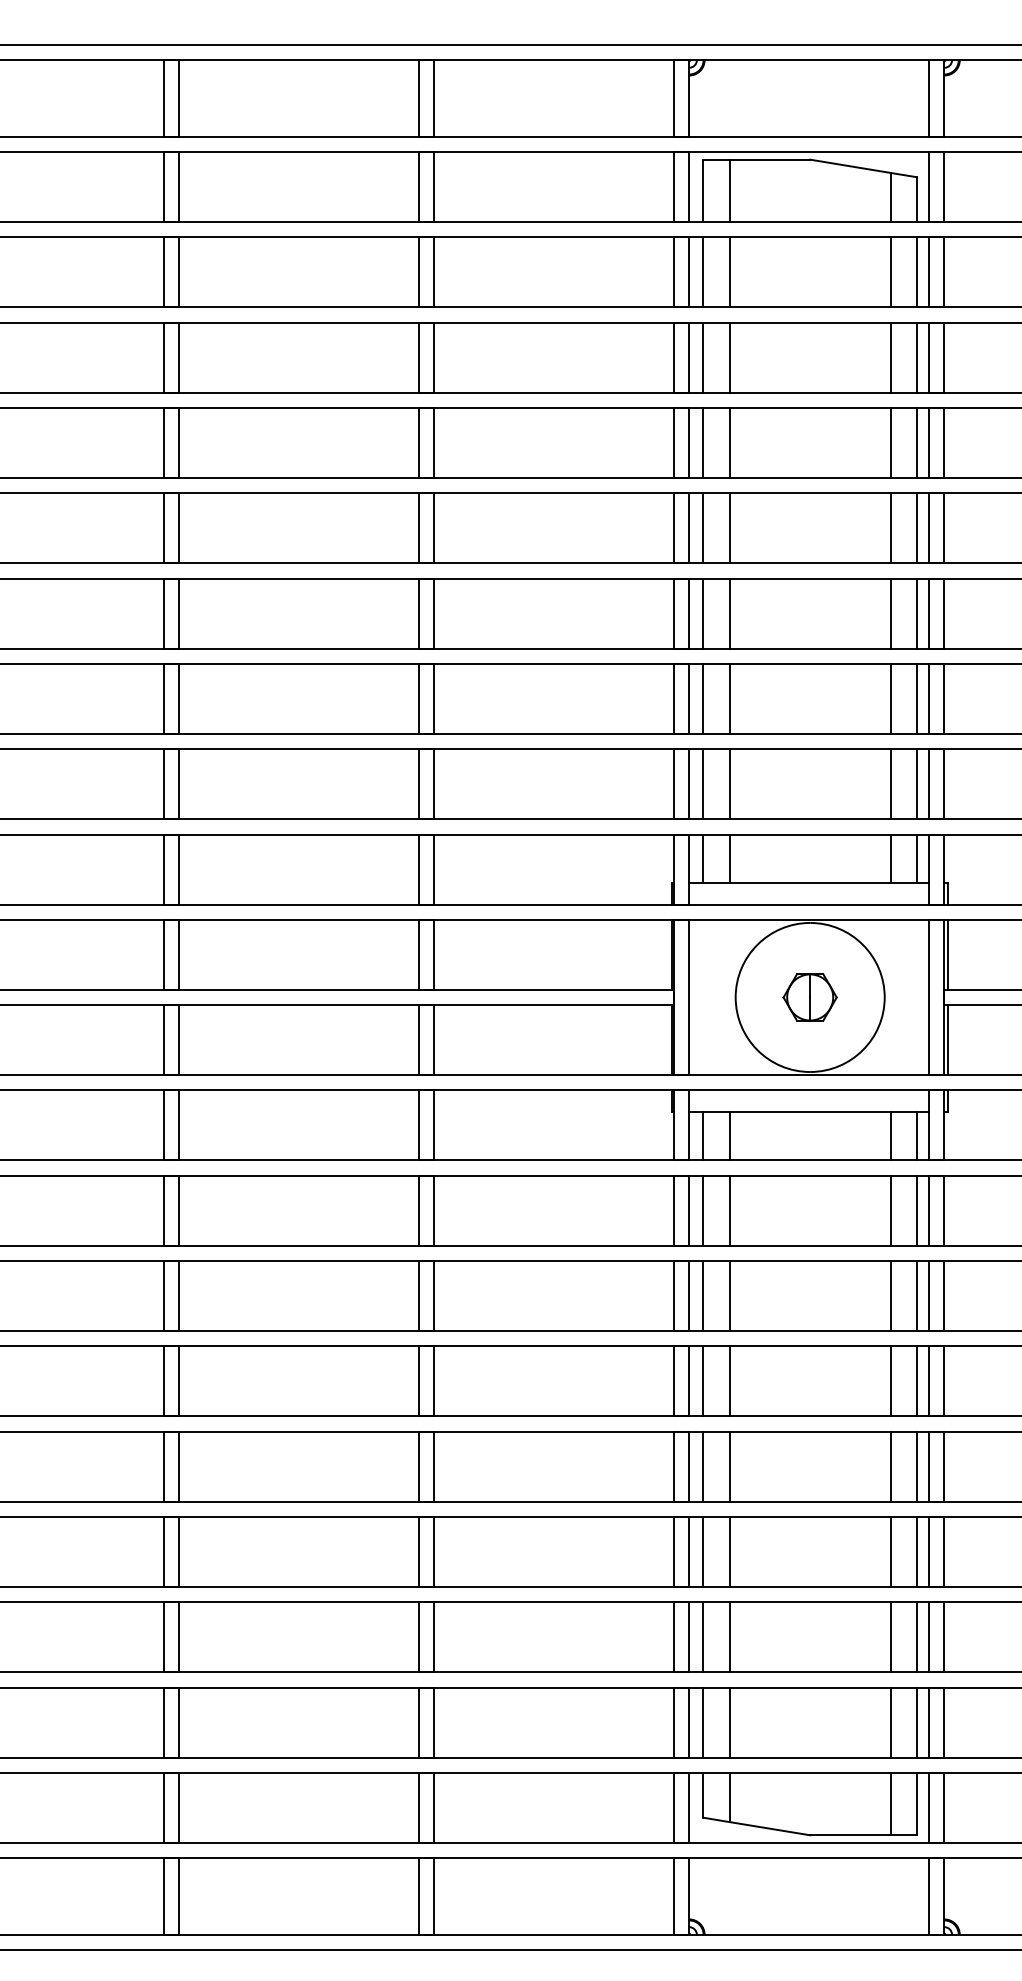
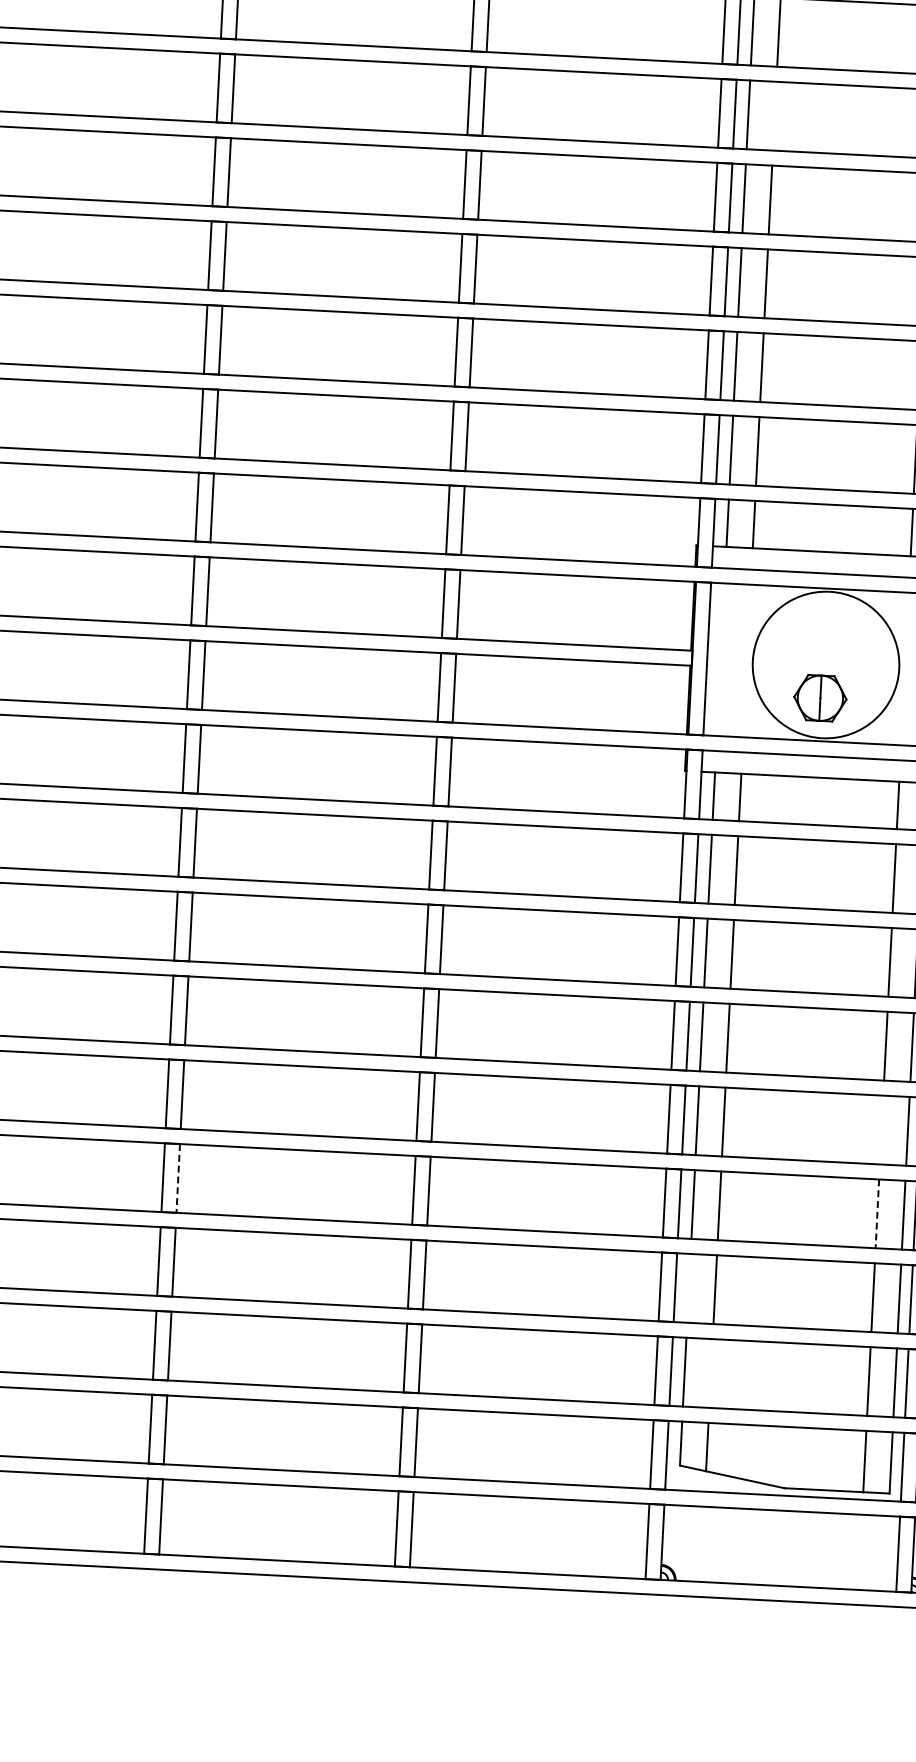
line: (729, 442) -> (774, 115), removed
part: (809, 997) -> (819, 698), moved
line: (890, 1466) -> (881, 1129), removed
line: (178, 1552) -> (177, 1178), solid -> dashed
line: (890, 1552) -> (877, 1214), solid -> dashed
line: (703, 1637) -> (689, 1288), removed
line: (729, 1722) -> (710, 1373), removed

